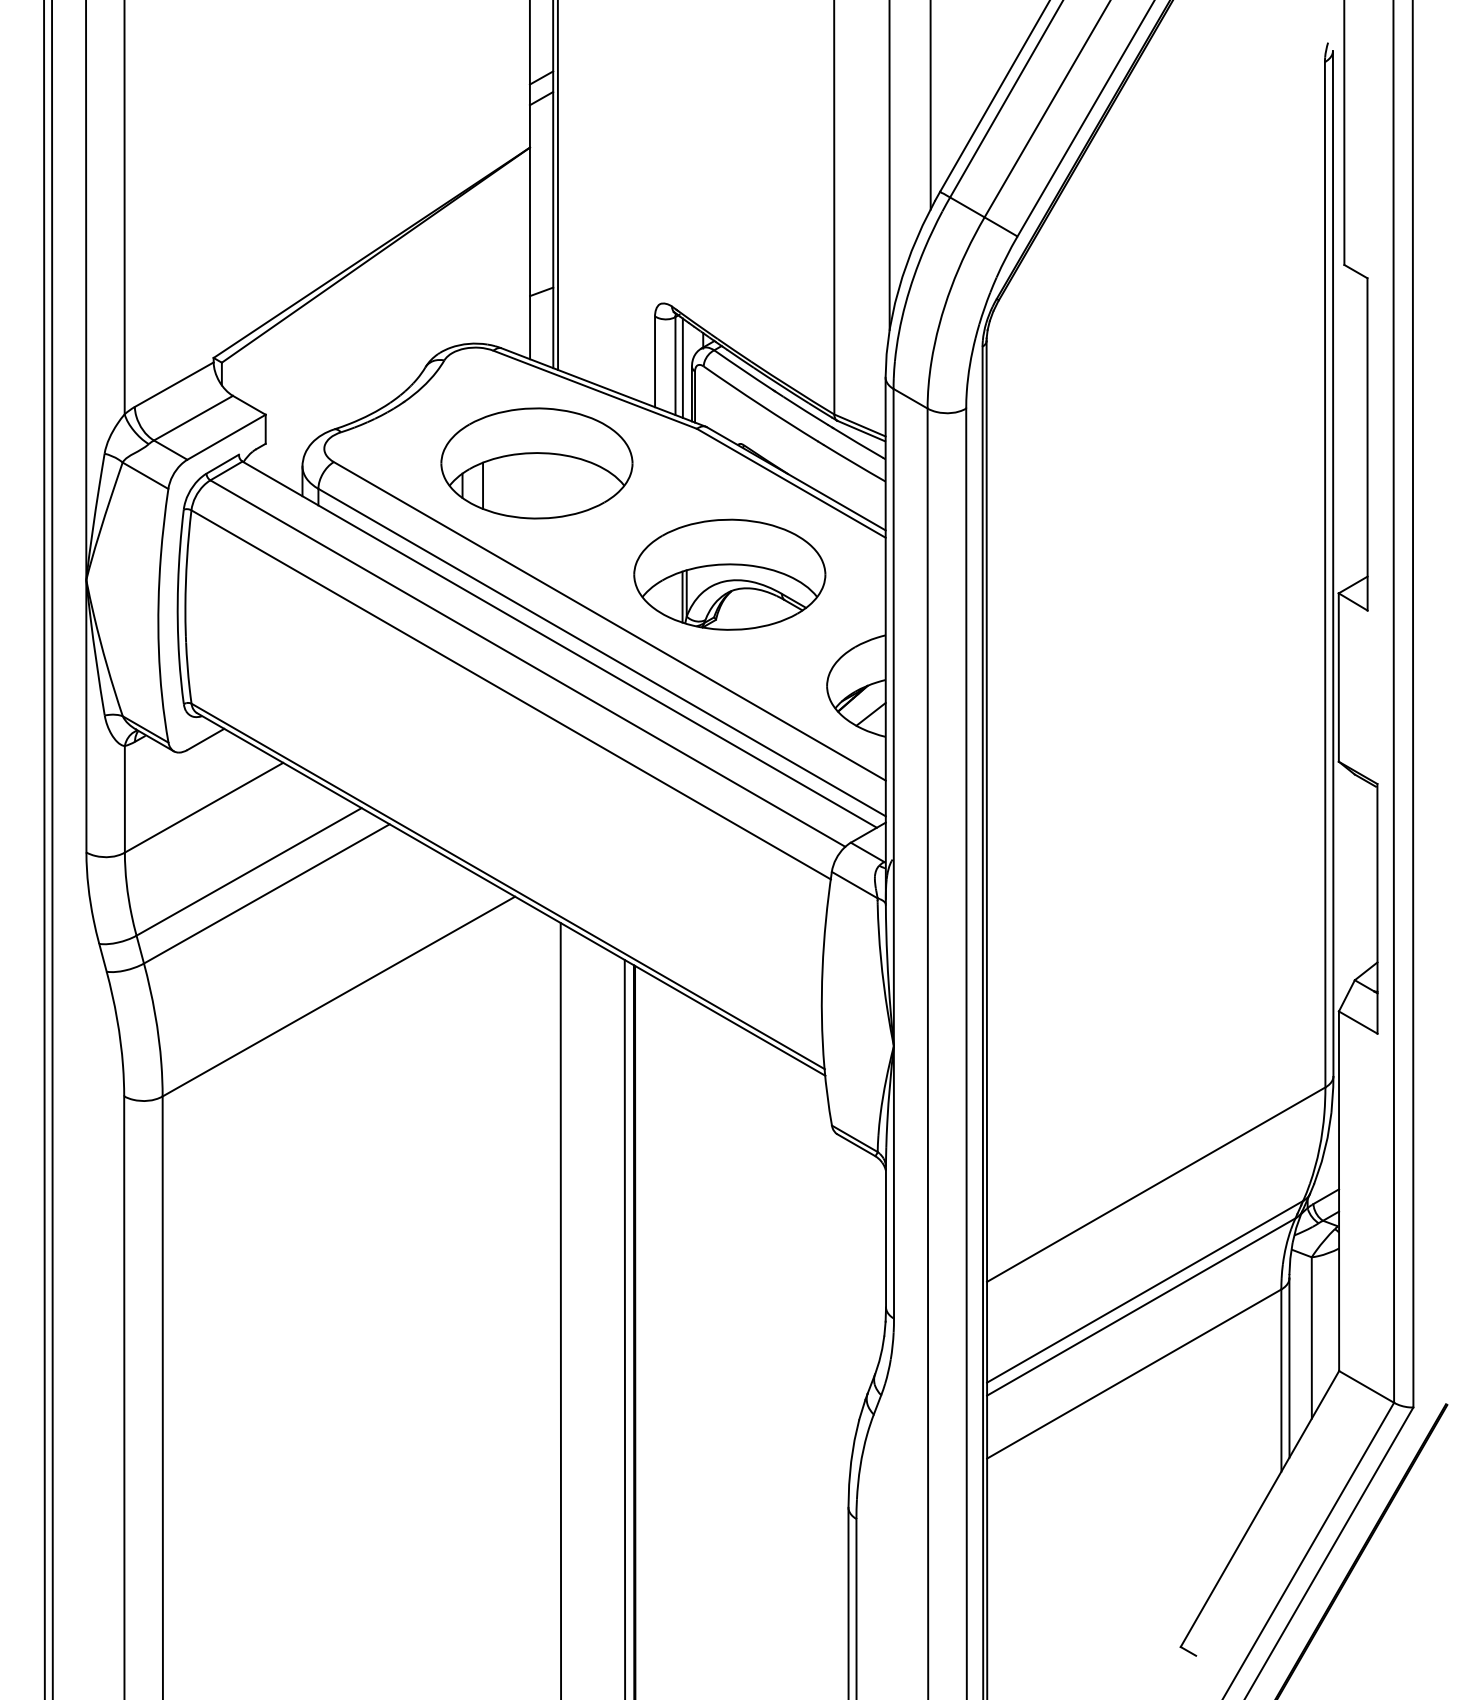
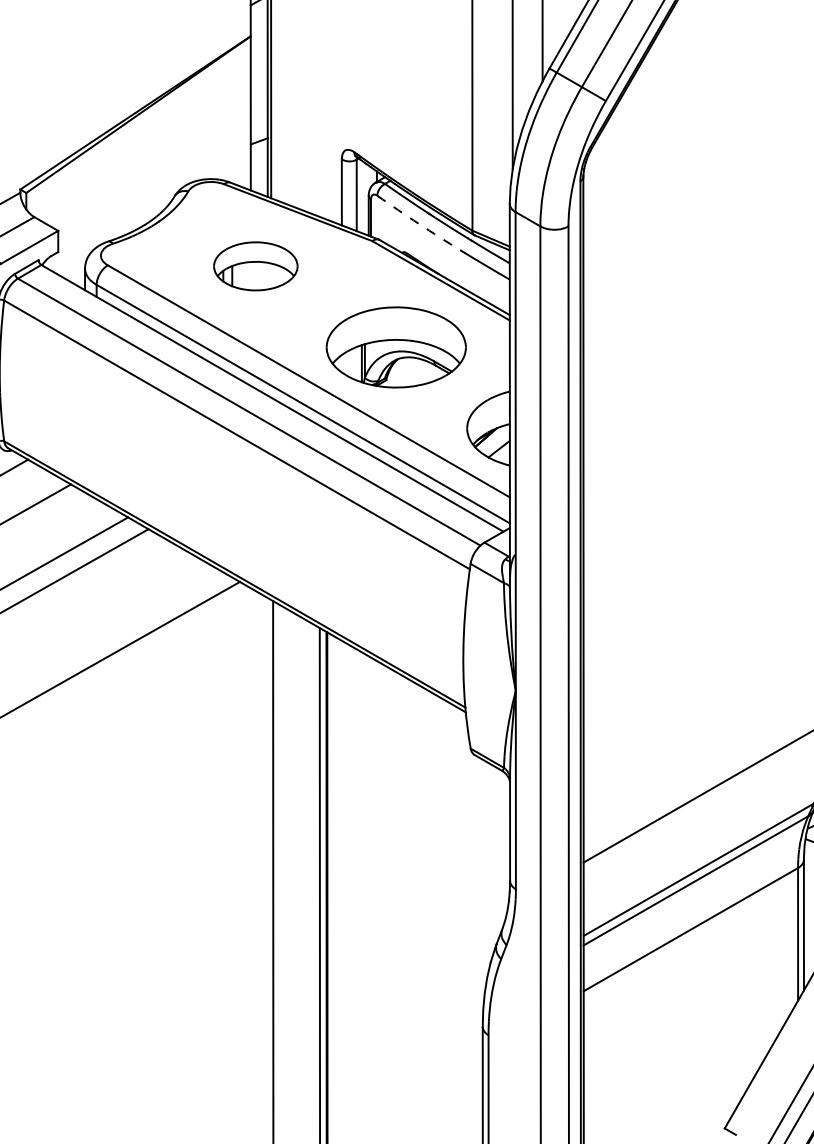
line: (682, 367) -> (361, 196), removed
arc: (760, 404) -> (418, 223), solid -> dashed
part: (536, 463) -> (255, 266), size x0.6

